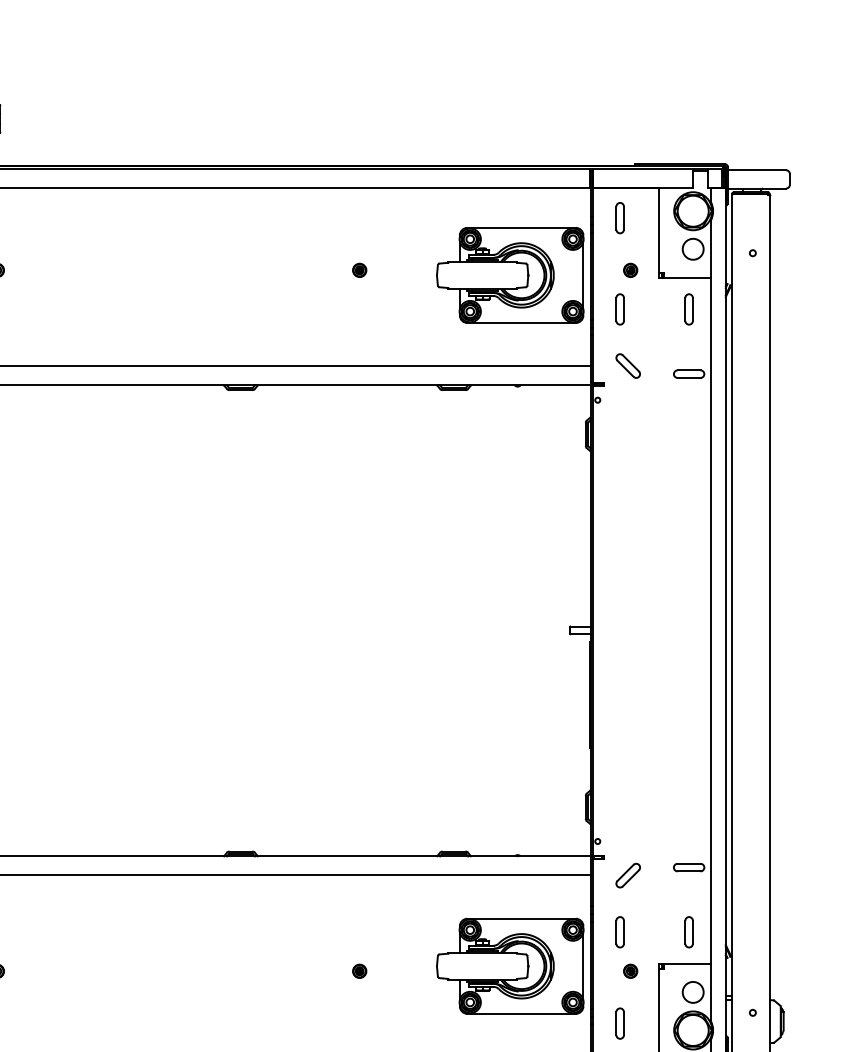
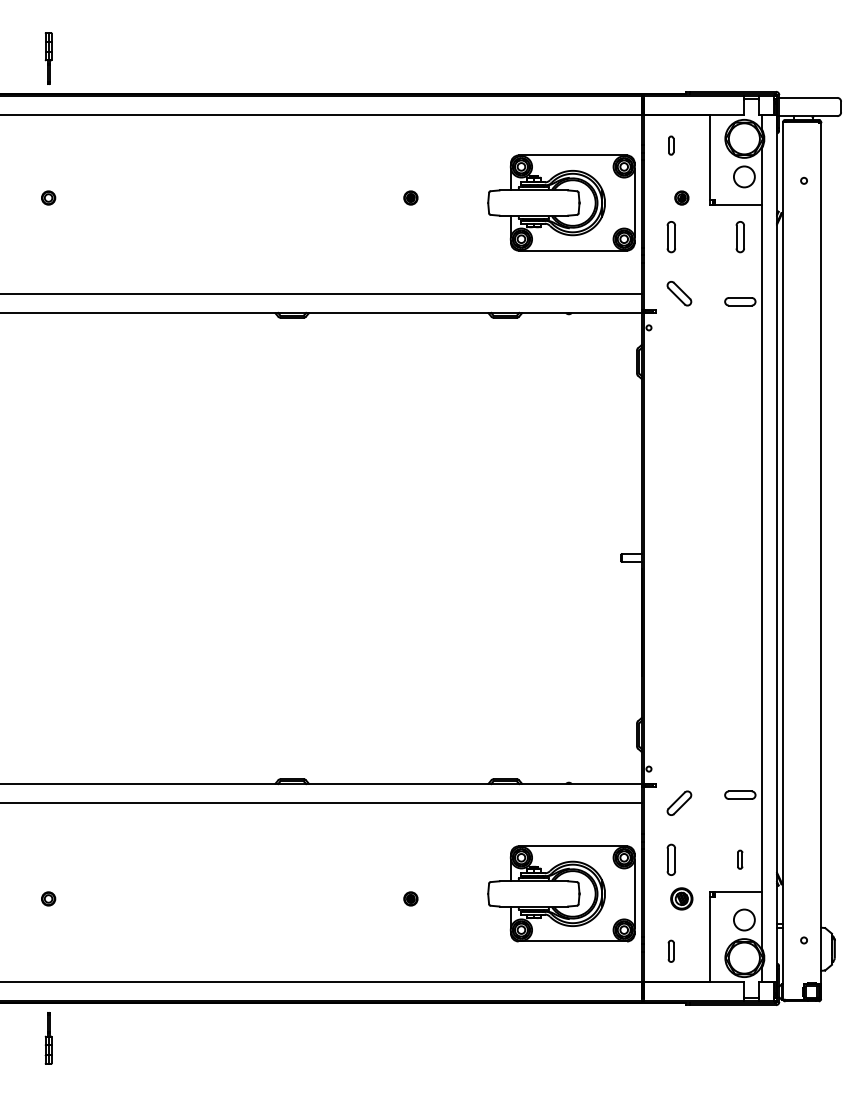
part: (619, 217) -> (670, 145), size x0.6
part: (688, 931) -> (739, 859), size x0.6
part: (630, 970) -> (681, 898), size x1.6
part: (619, 1023) -> (670, 951), size x0.7

